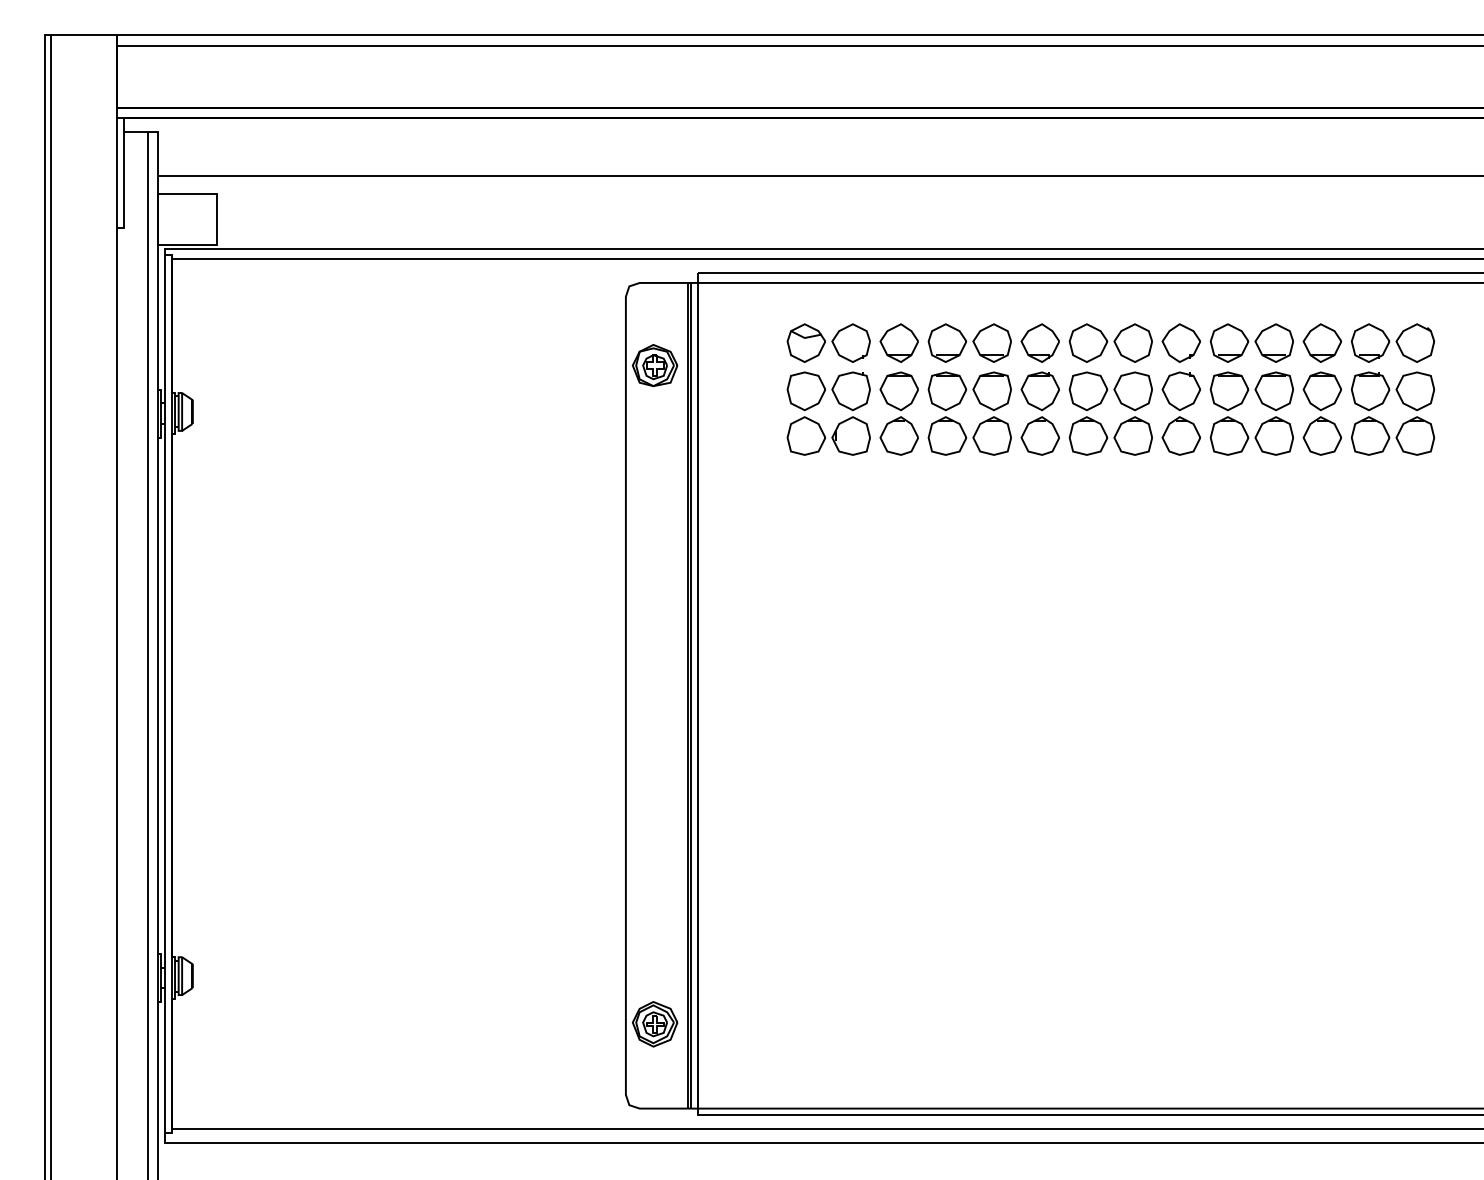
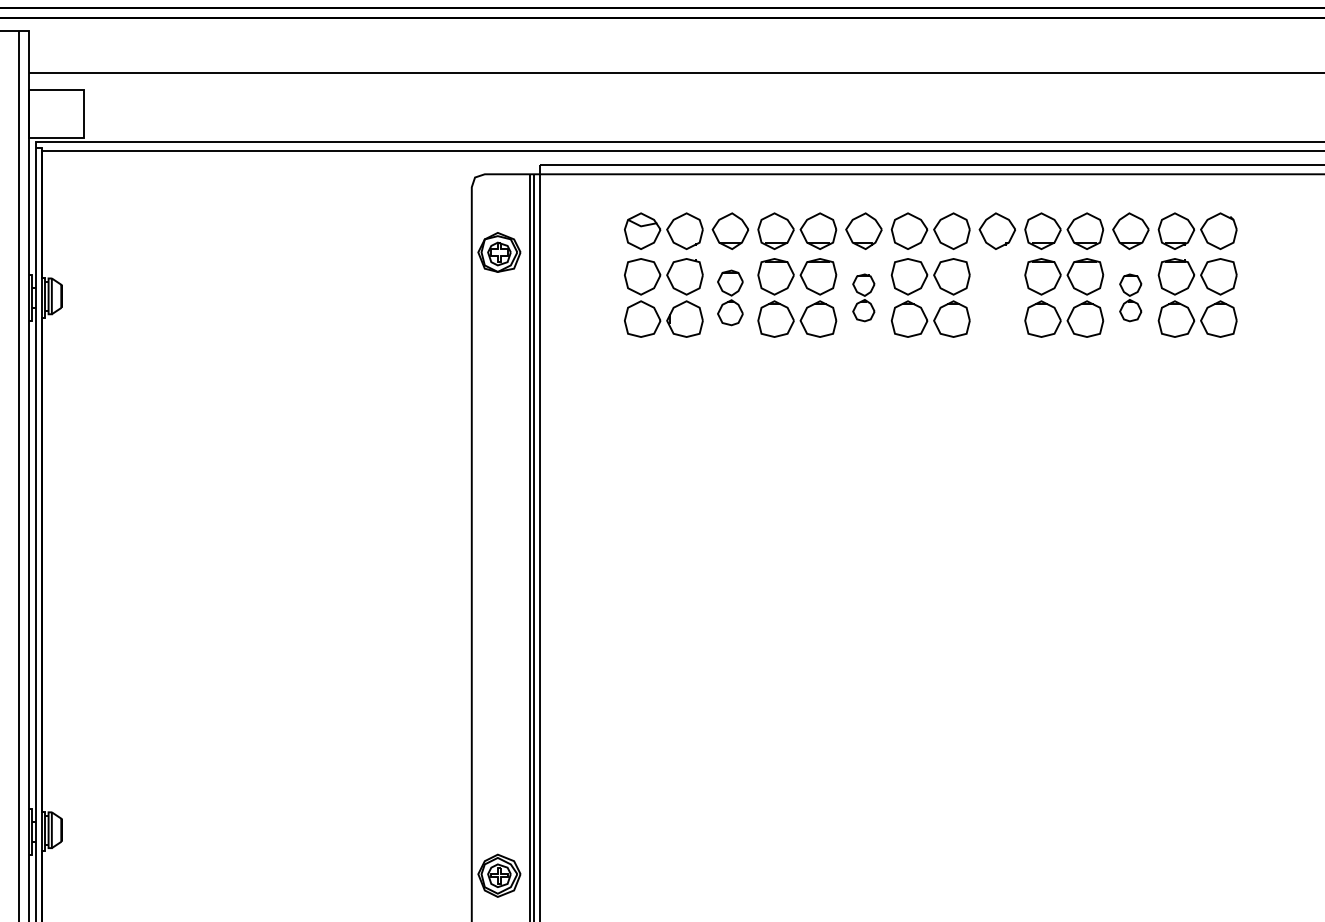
part: (898, 413) -> (729, 297), size x0.7
part: (1039, 413) -> (863, 297), size x0.6
part: (1180, 413) -> (996, 297), removed
part: (1321, 413) -> (1130, 297), size x0.6

